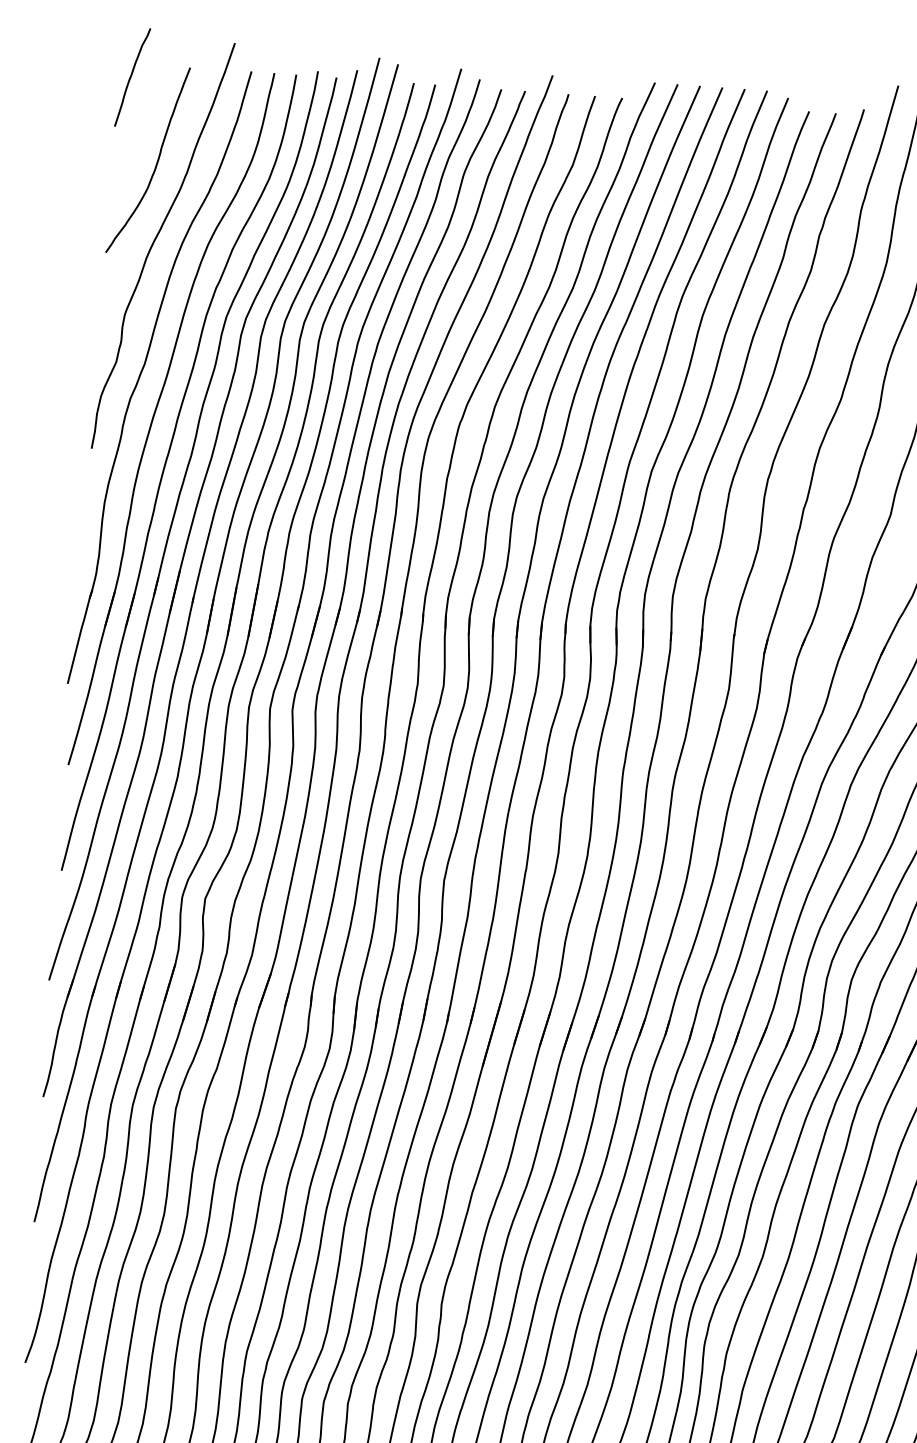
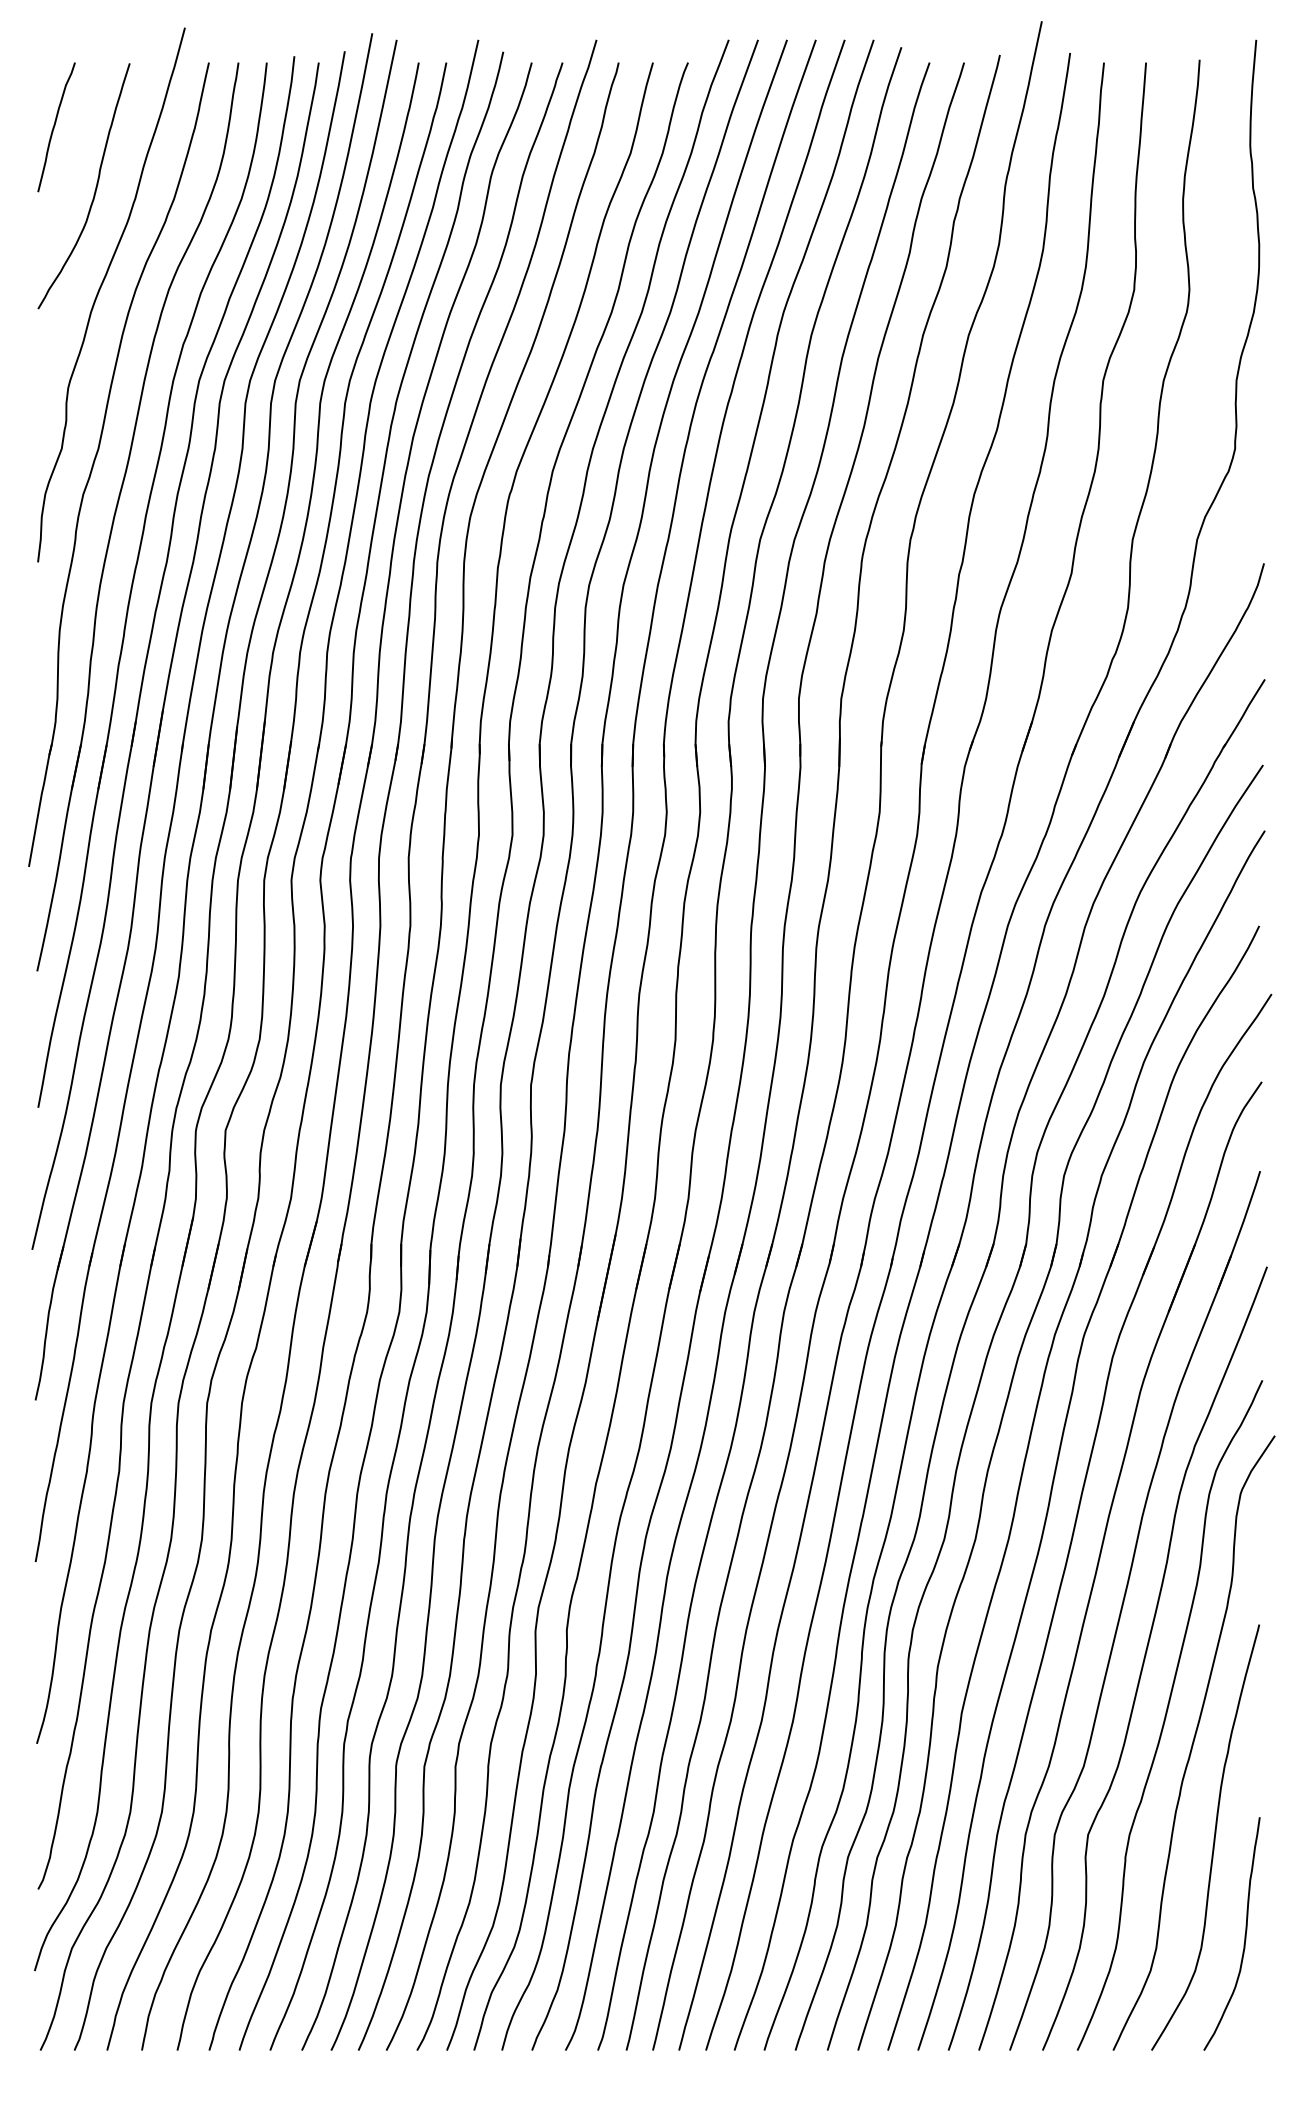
curve: (131, 76) -> (55, 126), moved

